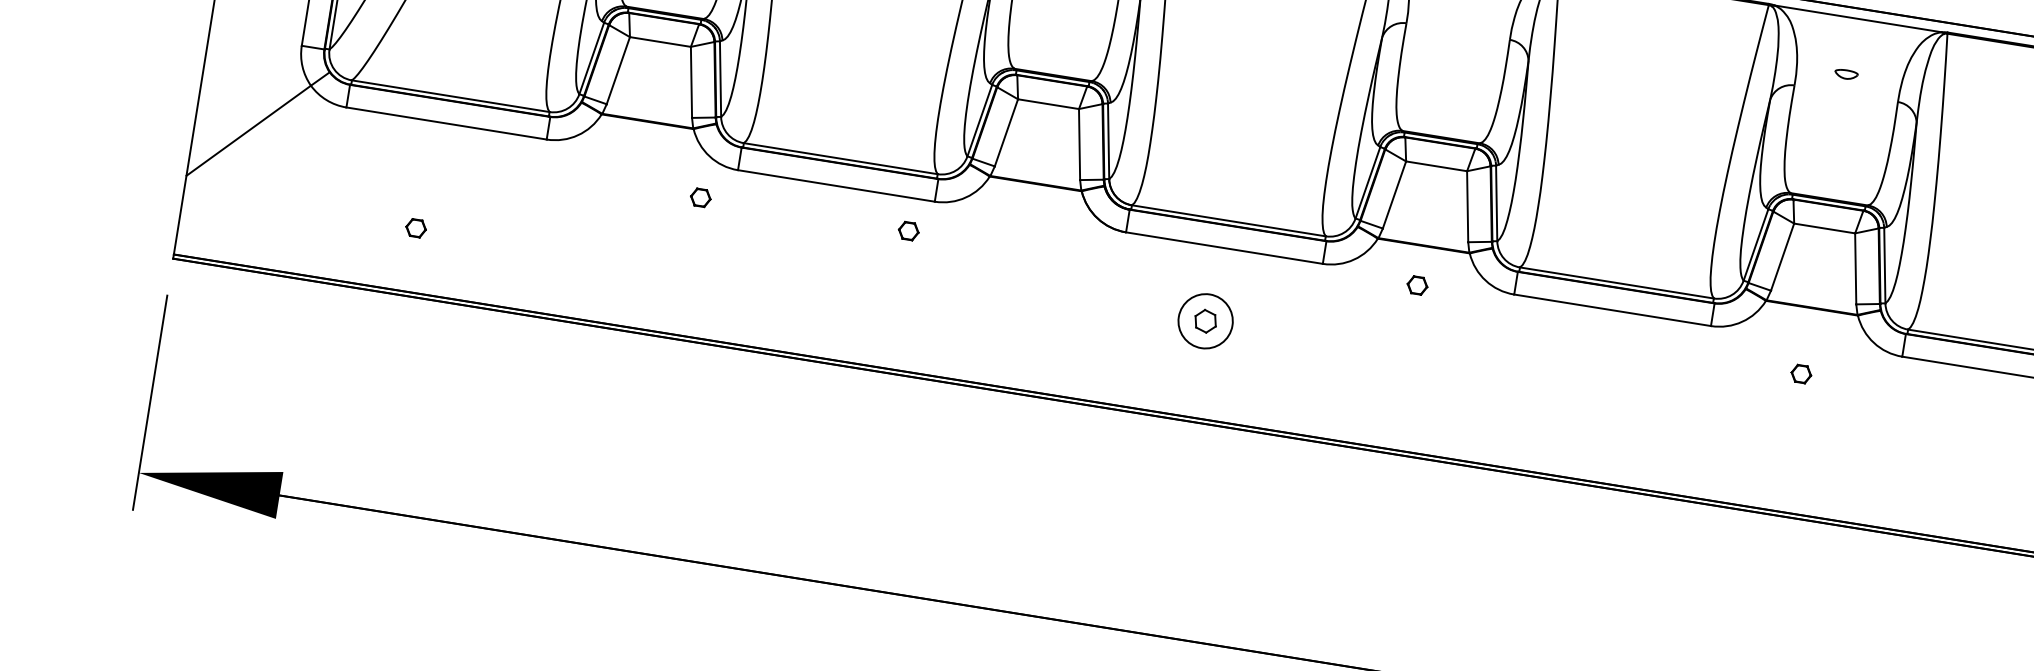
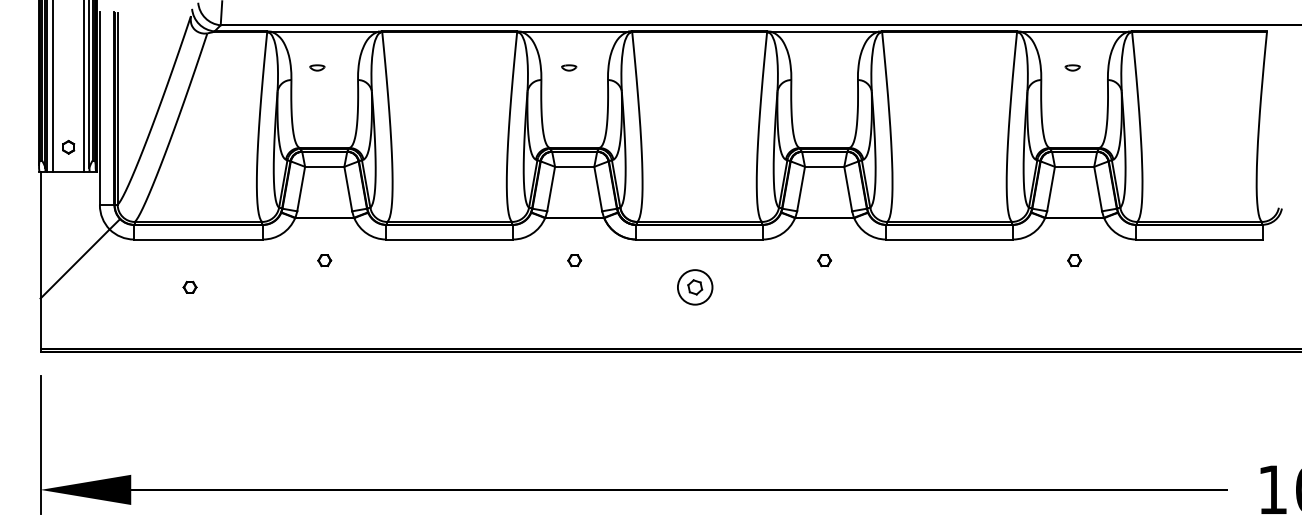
part: (700, 197) -> (324, 260), moved
part: (415, 226) -> (189, 286), moved
part: (908, 230) -> (574, 260), moved
part: (1417, 285) -> (824, 260), moved

